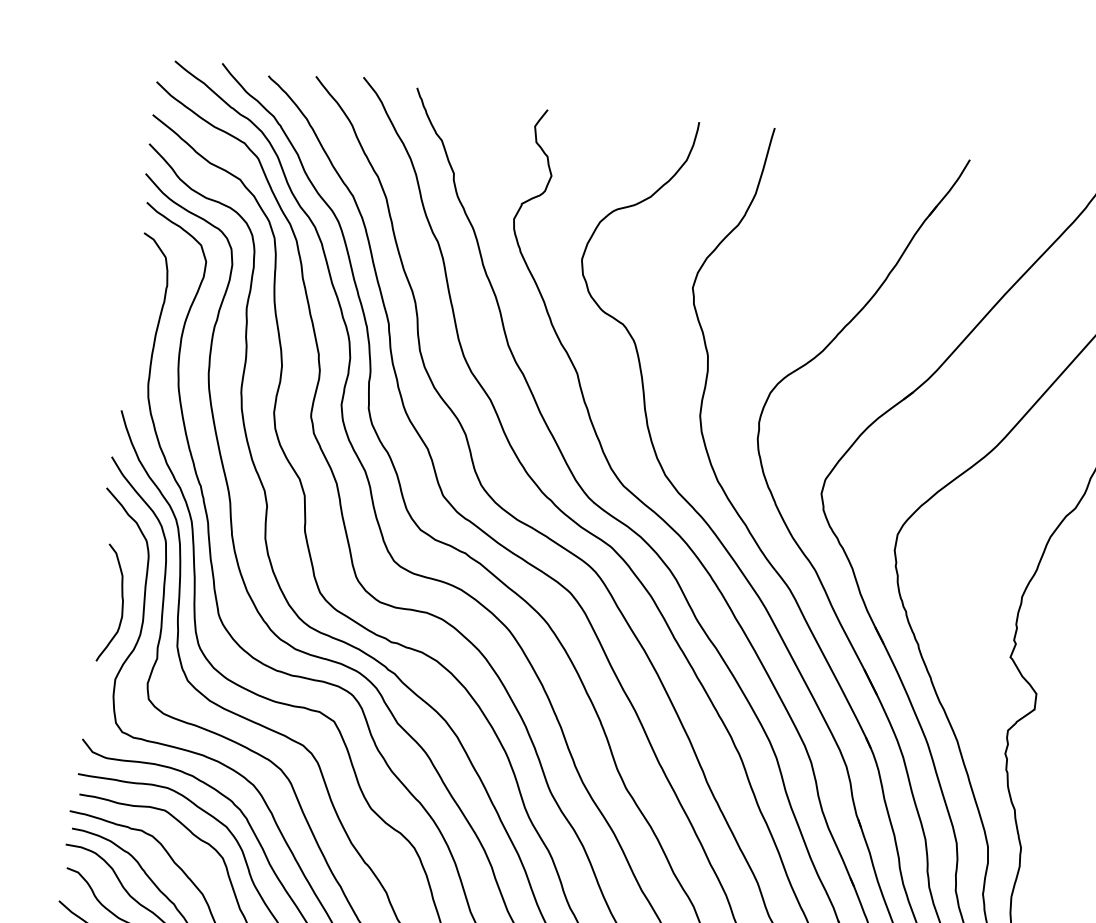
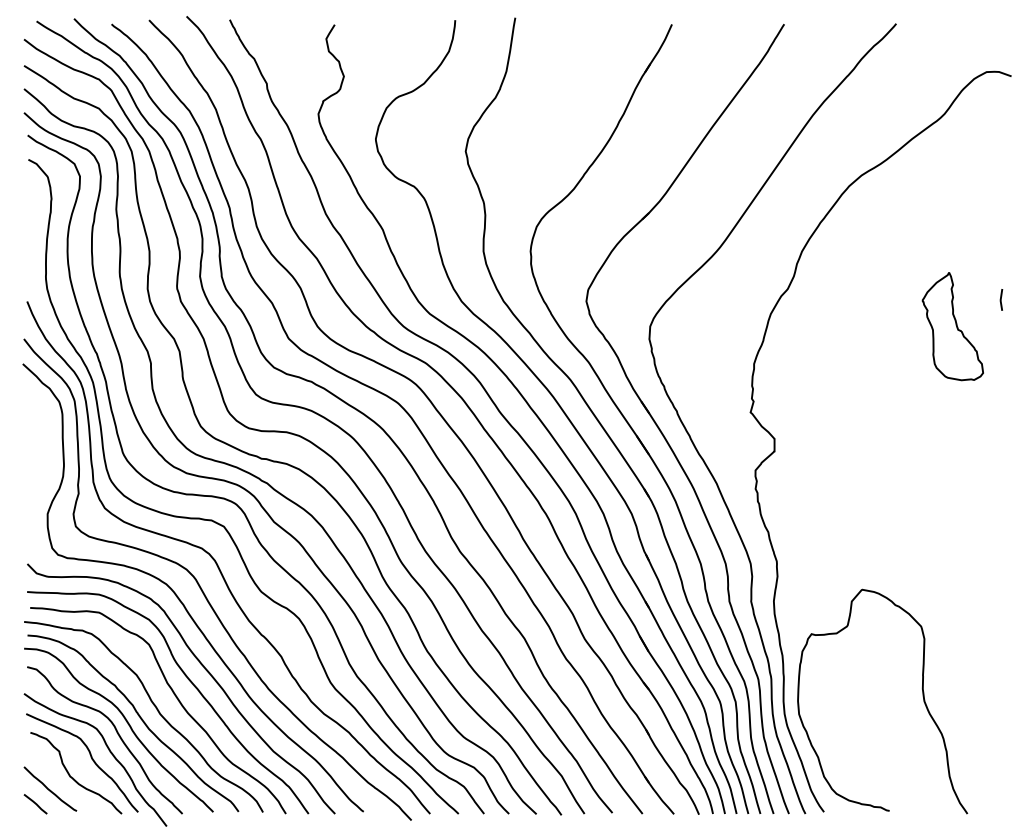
curve: (121, 604) -> (45, 454), removed

